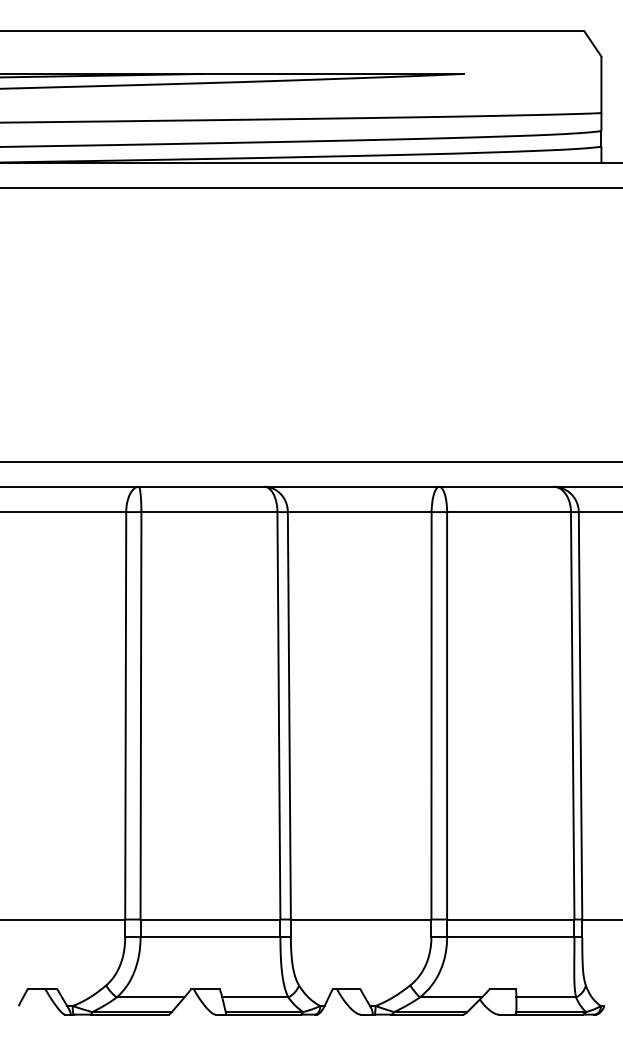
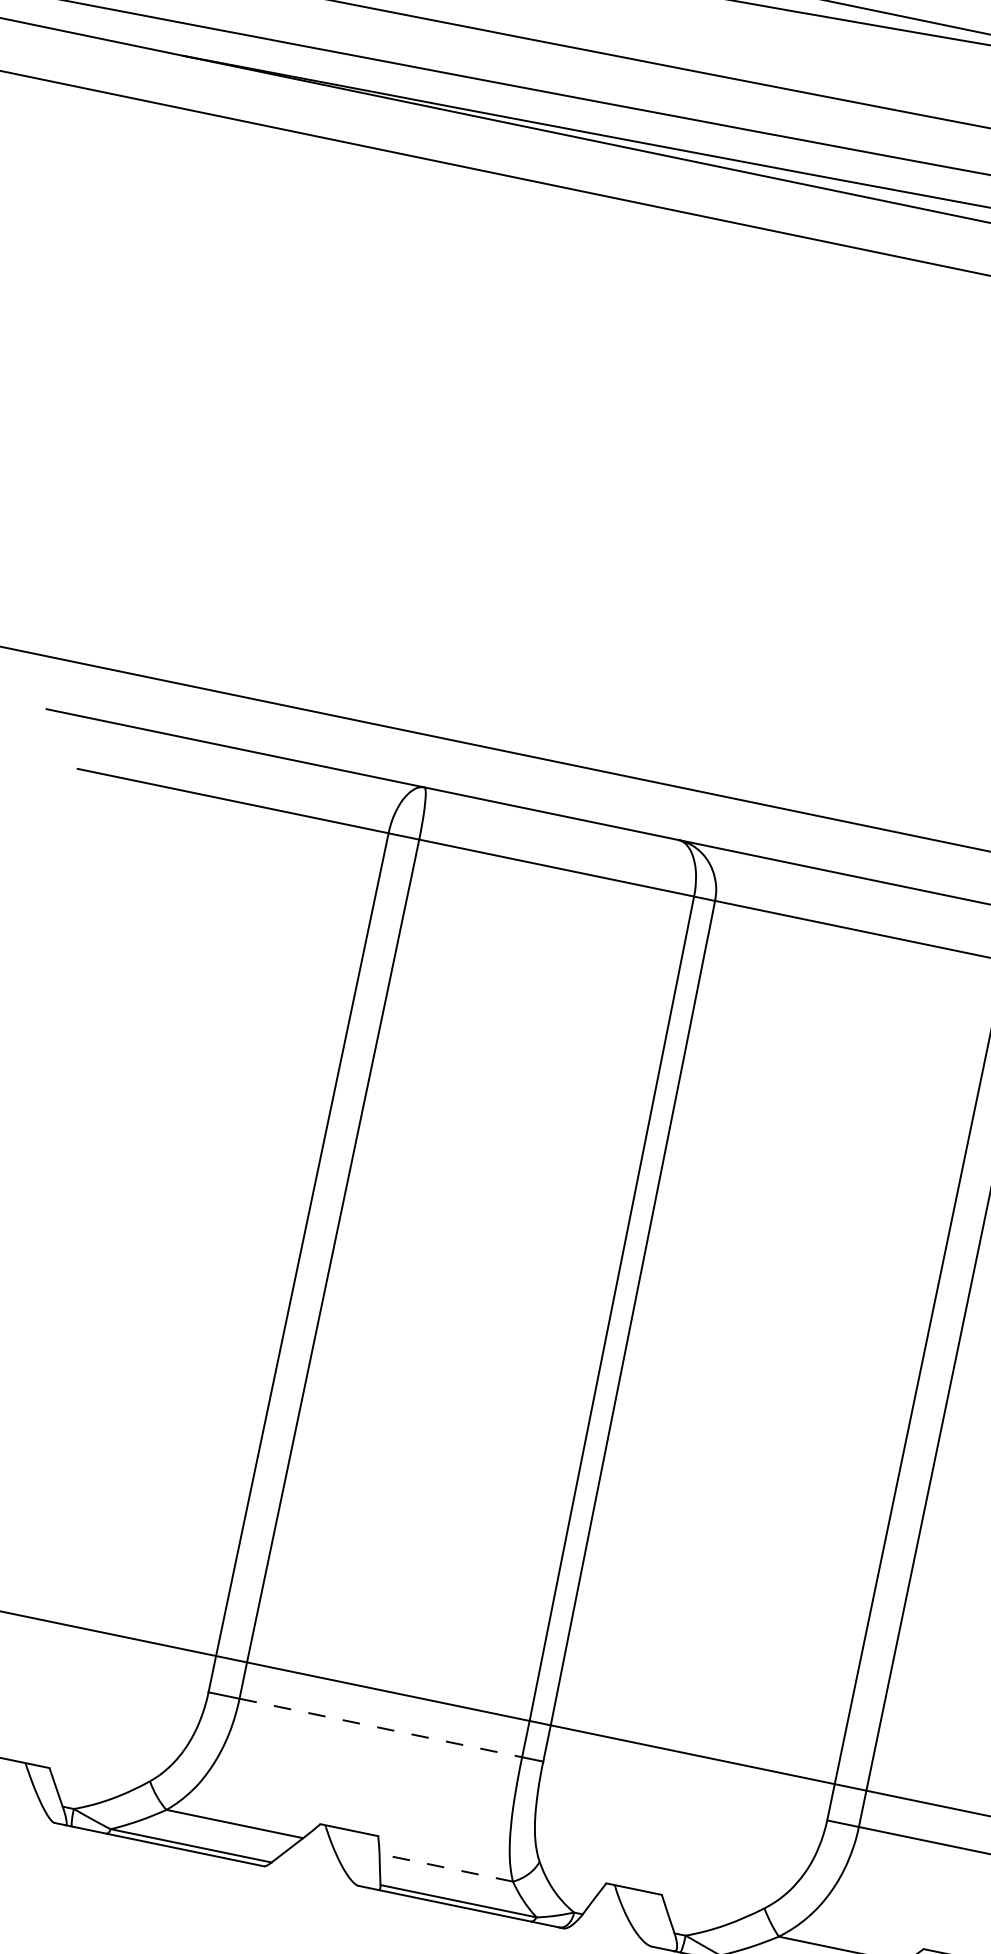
line: (210, 937) -> (380, 1728), solid -> dashed
line: (254, 997) -> (444, 1867), solid -> dashed

